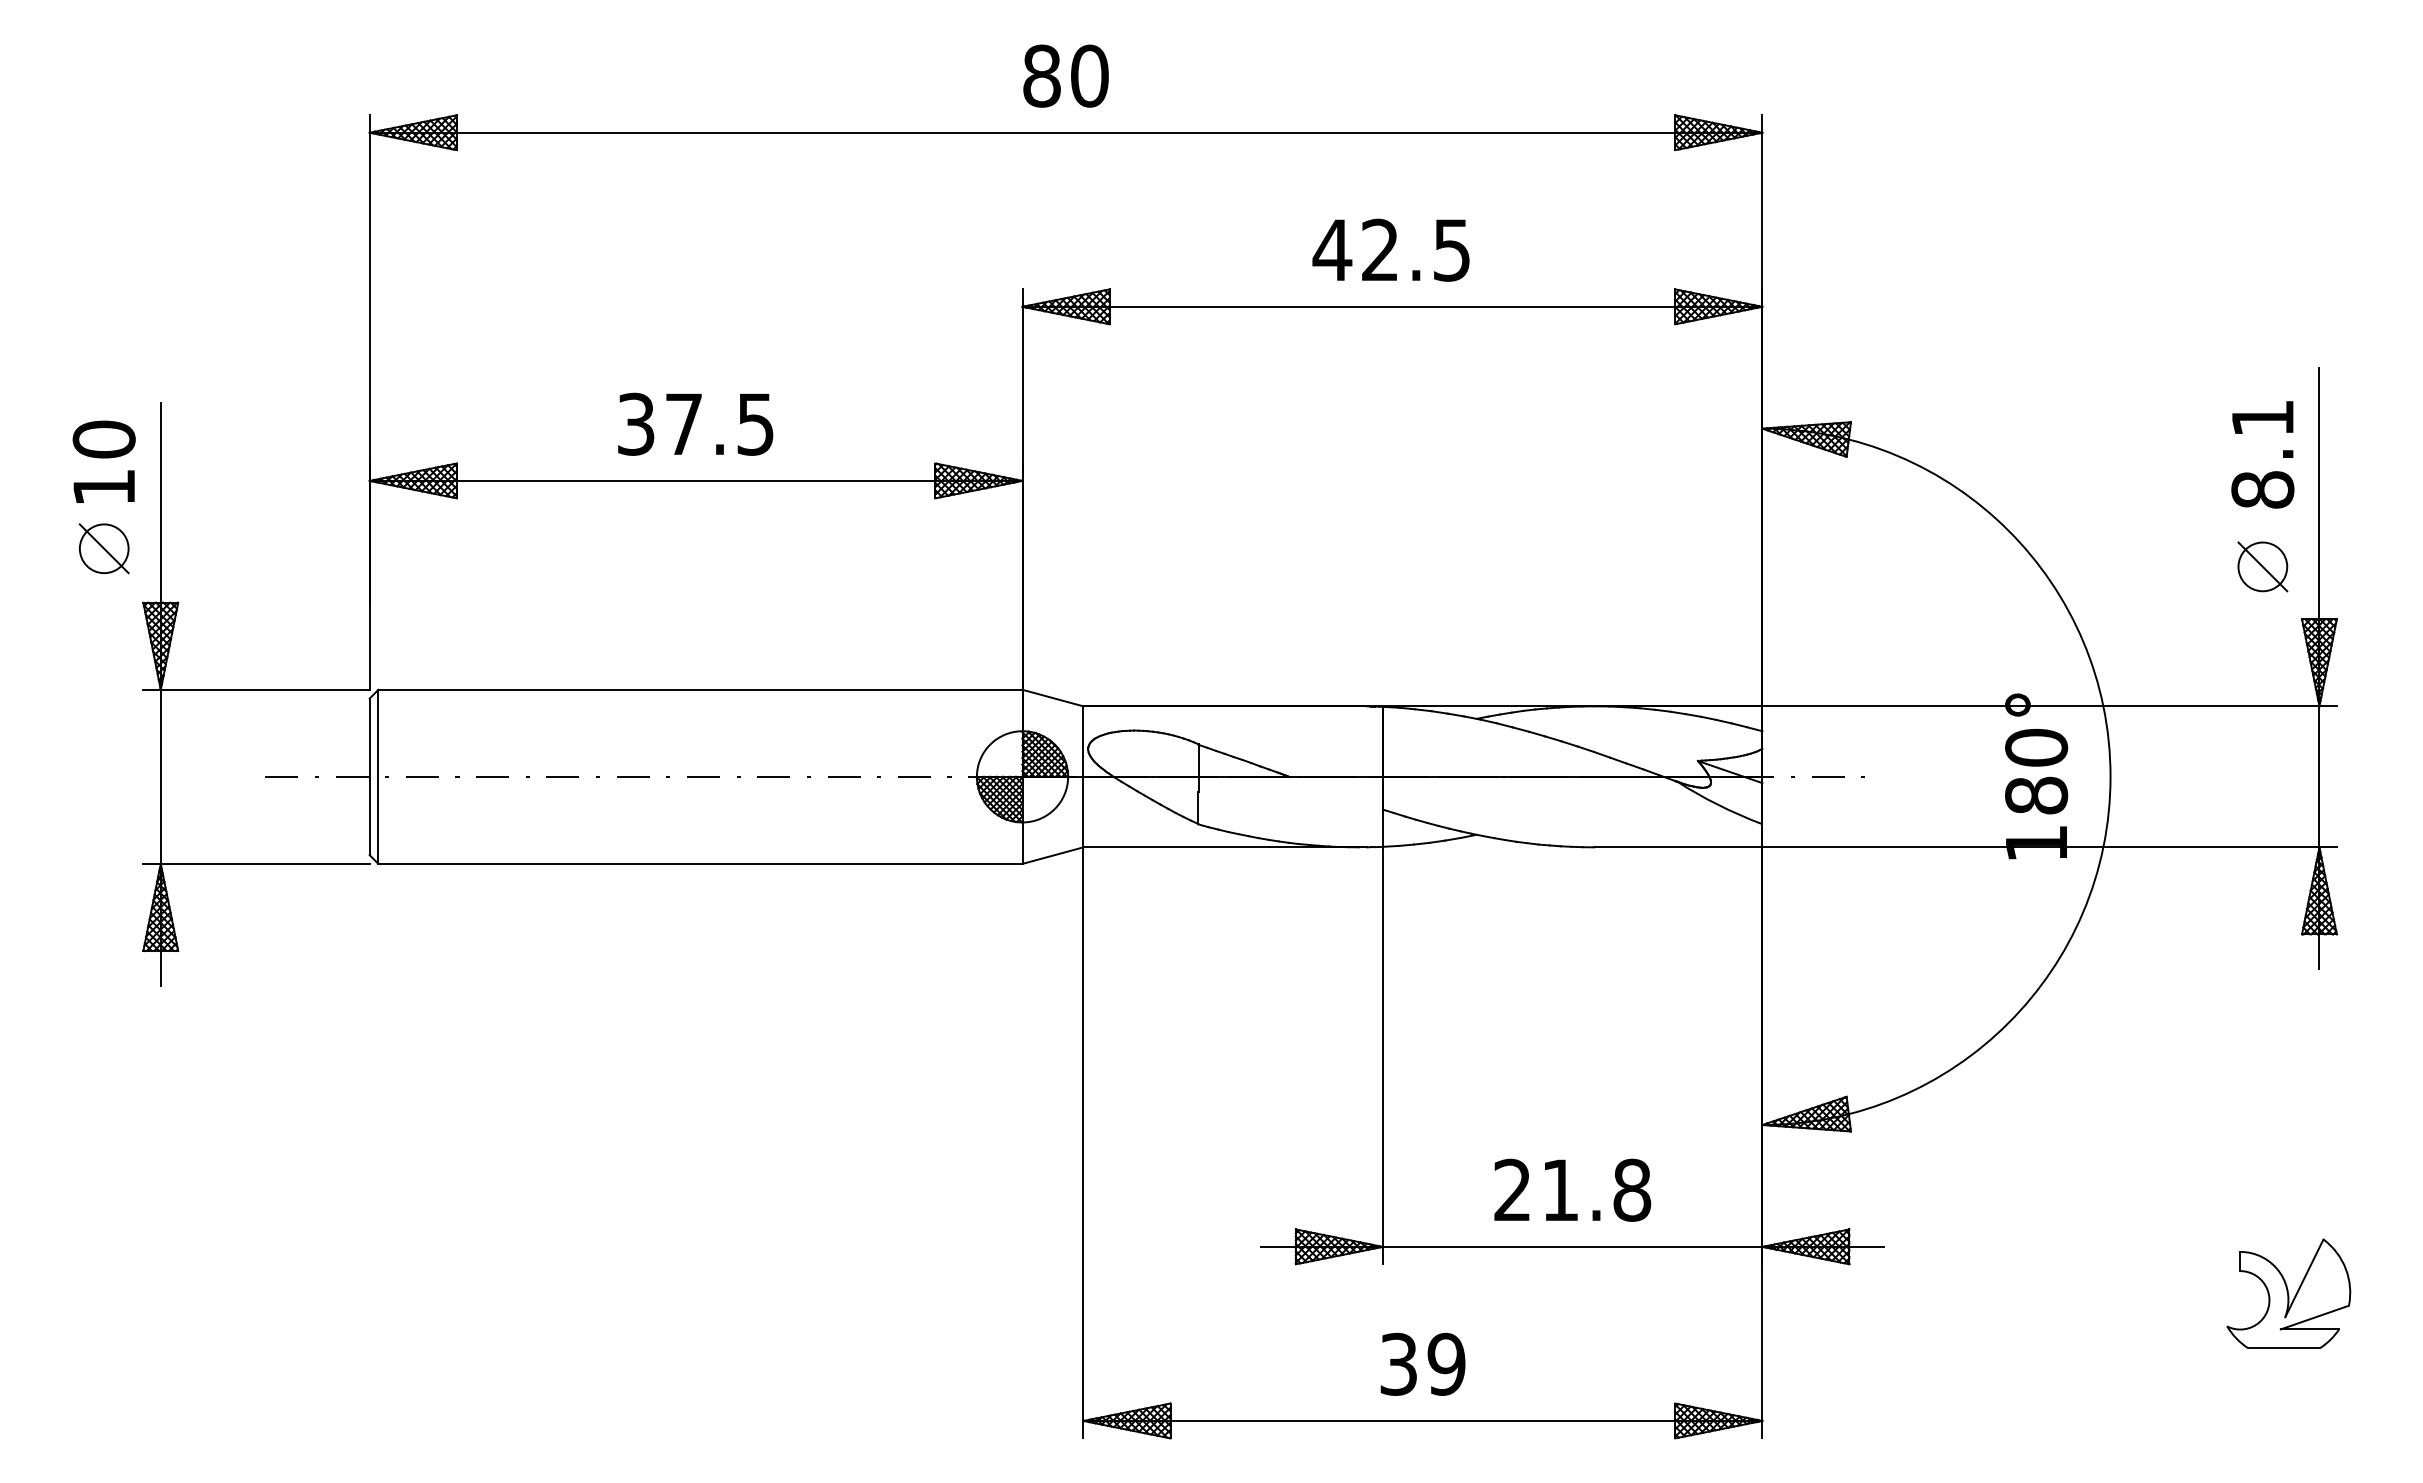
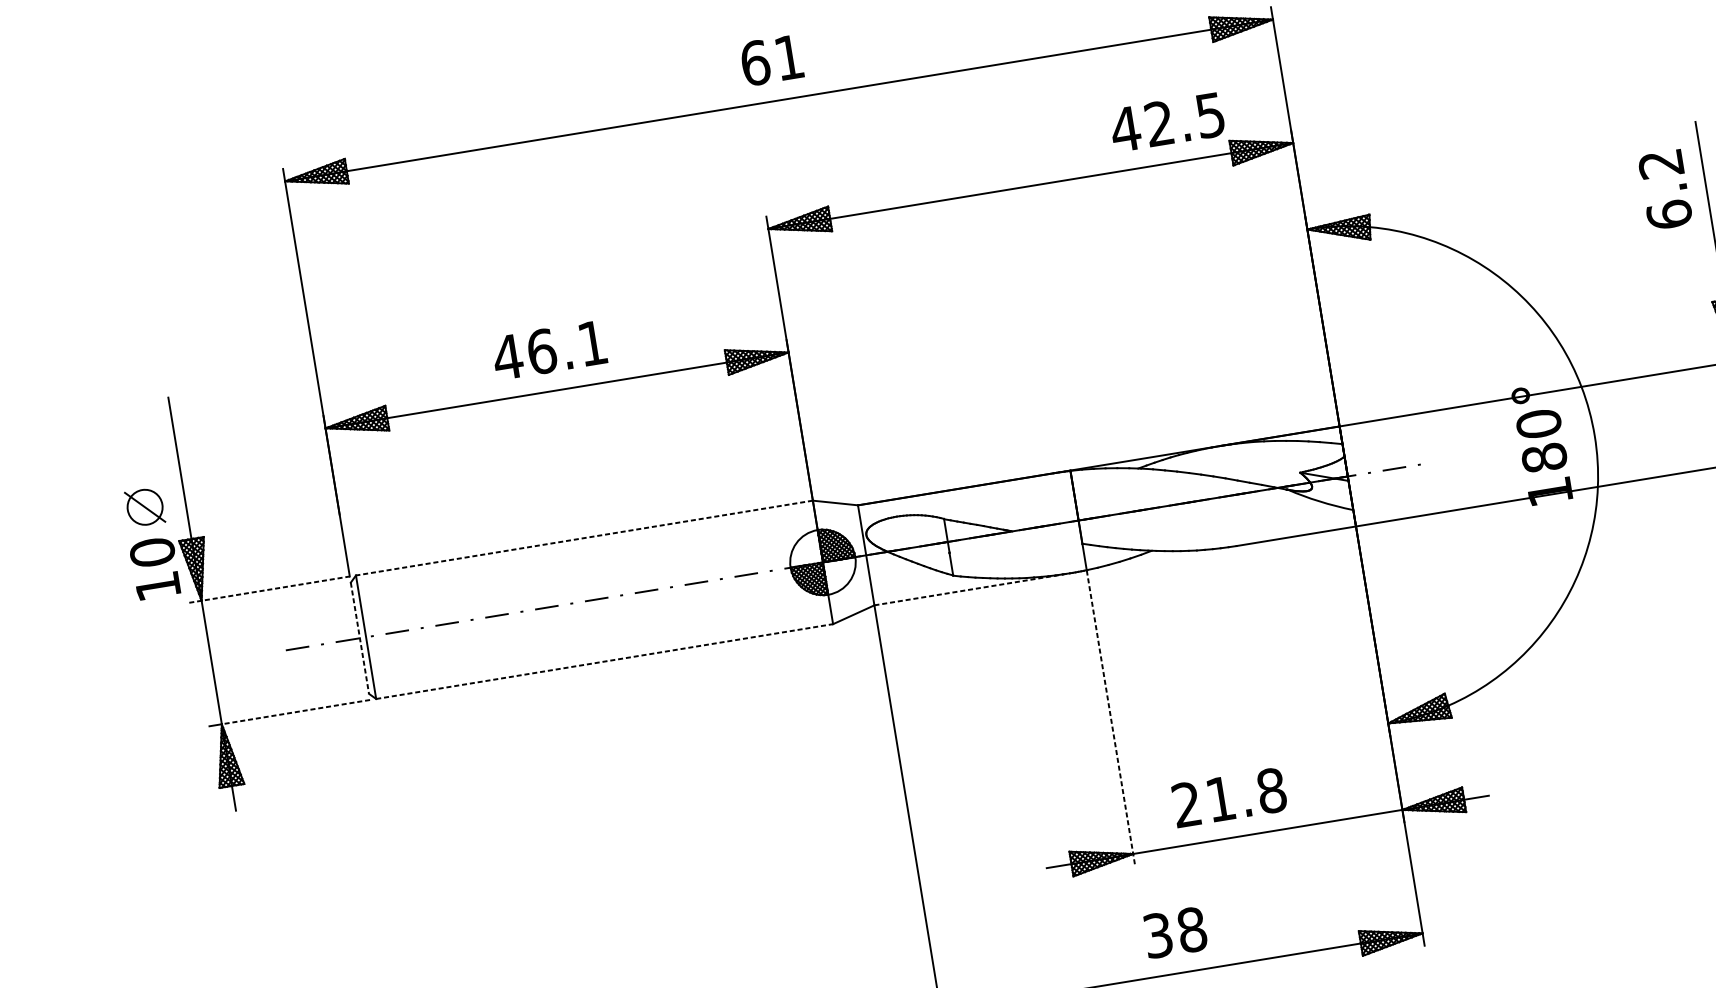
text: (1065, 75) -> (772, 59), 80 -> 61
text: (1390, 249) -> (1166, 122), moved
text: (694, 423) -> (549, 349), 37.5 -> 46.1
text: (2262, 454) -> (1665, 189), 8.1 -> 6.2
text: (103, 461) -> (154, 568), moved
part: (2262, 566) -> (1678, 269), removed
line: (257, 689) -> (270, 589), solid -> dashed
line: (699, 689) -> (583, 537), solid -> dashed
line: (369, 777) -> (359, 638), solid -> dashed
line: (1221, 847) -> (972, 589), solid -> dashed
line: (264, 863) -> (295, 711), solid -> dashed
line: (700, 863) -> (604, 661), solid -> dashed
line: (1382, 1056) -> (1110, 718), solid -> dashed
text: (1572, 1189) -> (1229, 797), moved
text: (1446, 1363) -> (1191, 929), 39 -> 38

